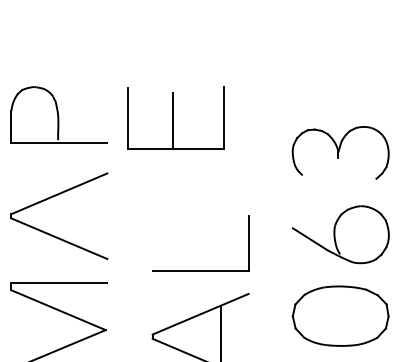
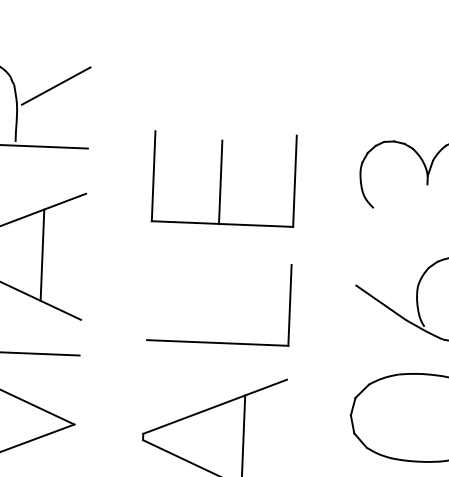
line: (83, 100) -> (55, 84), added
part: (175, 117) -> (224, 177), moved
line: (79, 216) -> (42, 255), added

